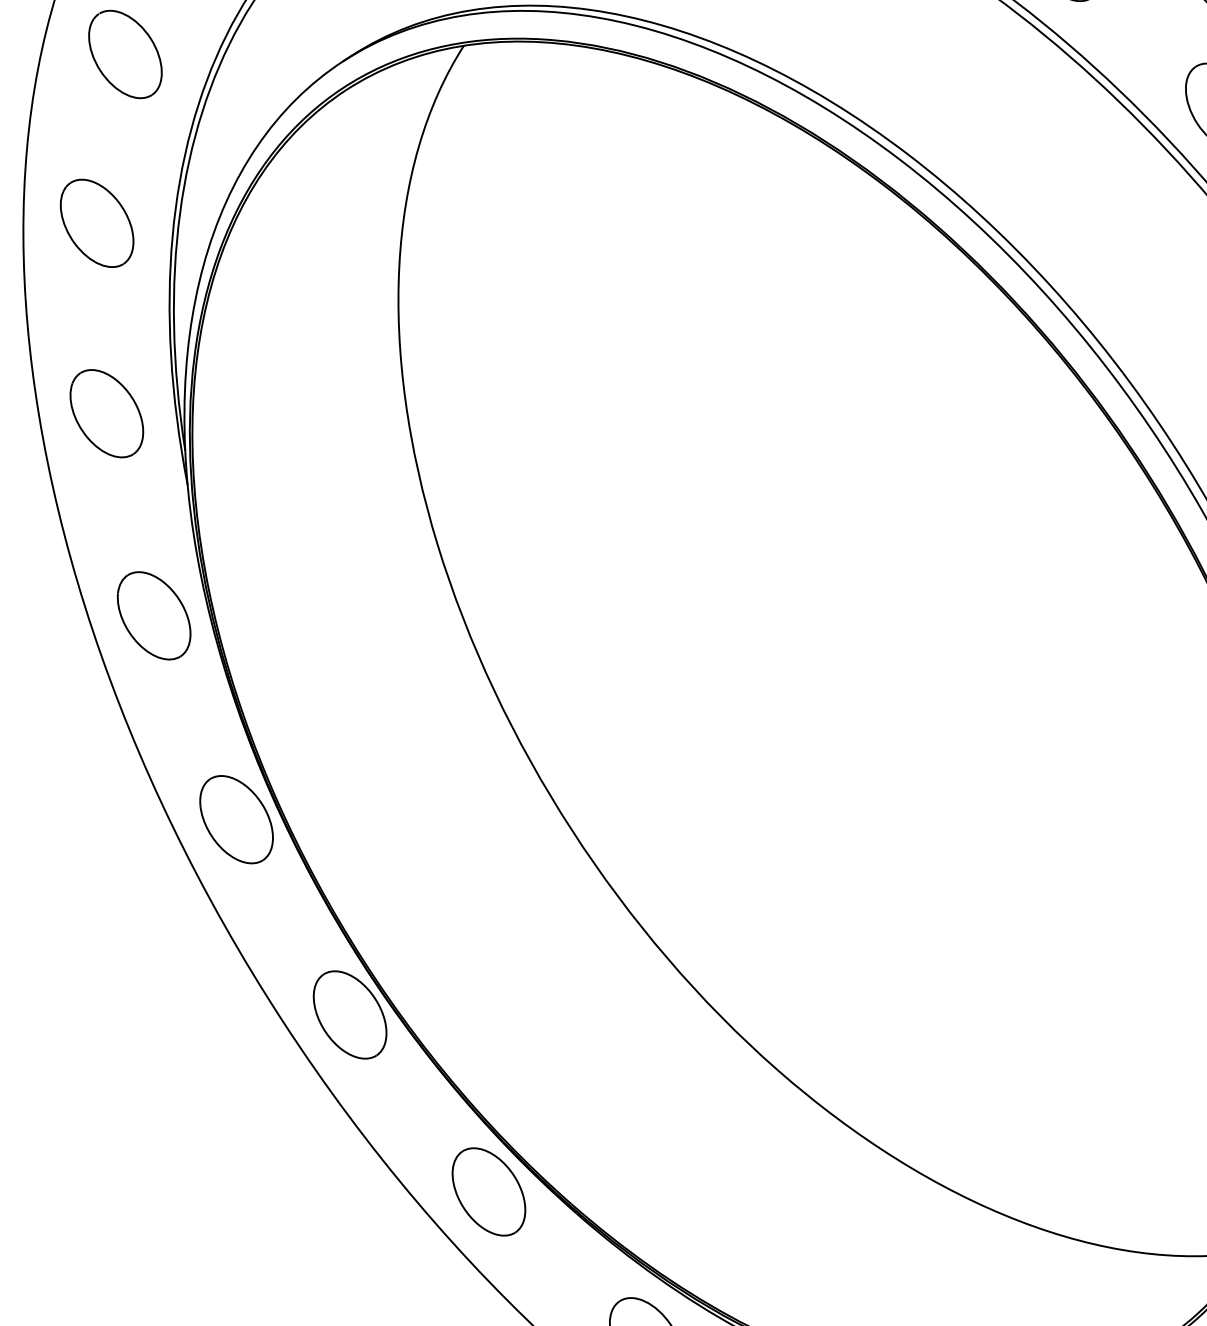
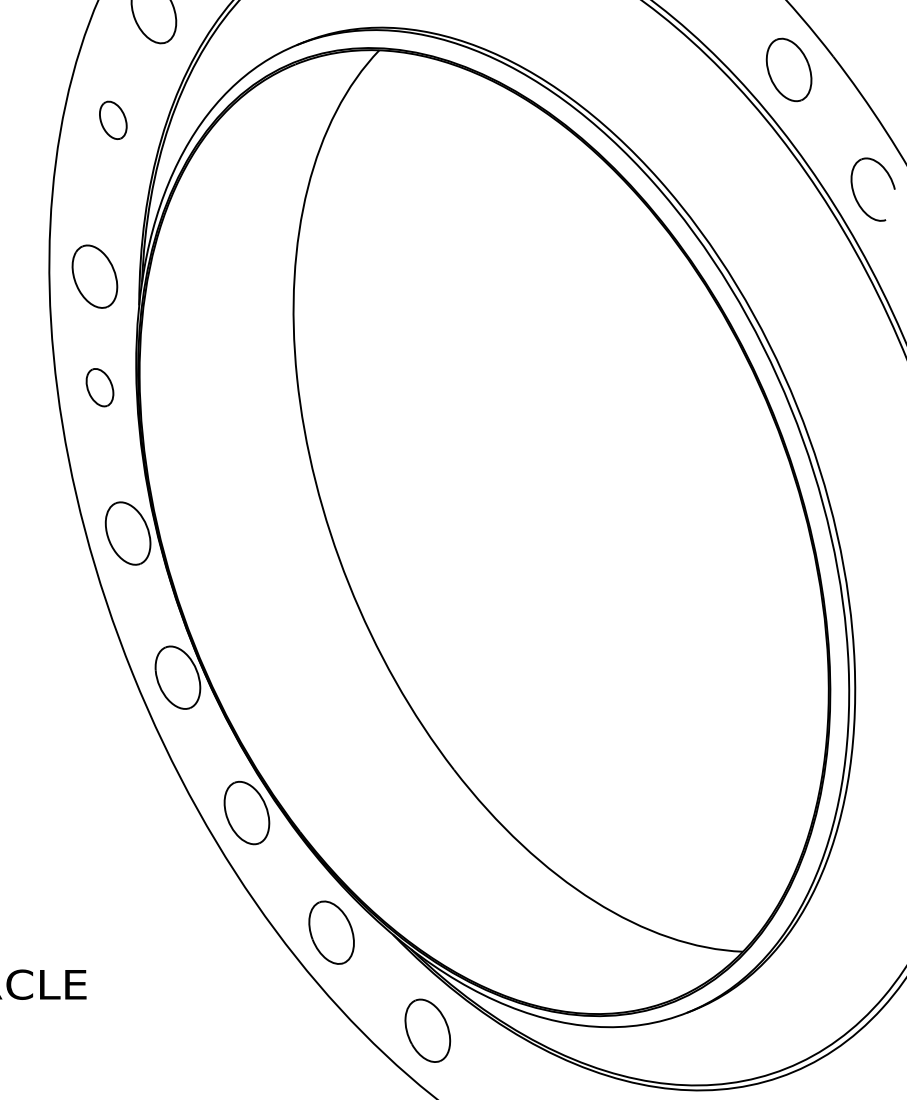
part: (97, 223) -> (113, 120), size x0.6
part: (106, 413) -> (94, 276), moved
part: (153, 615) -> (99, 387), size x0.6

